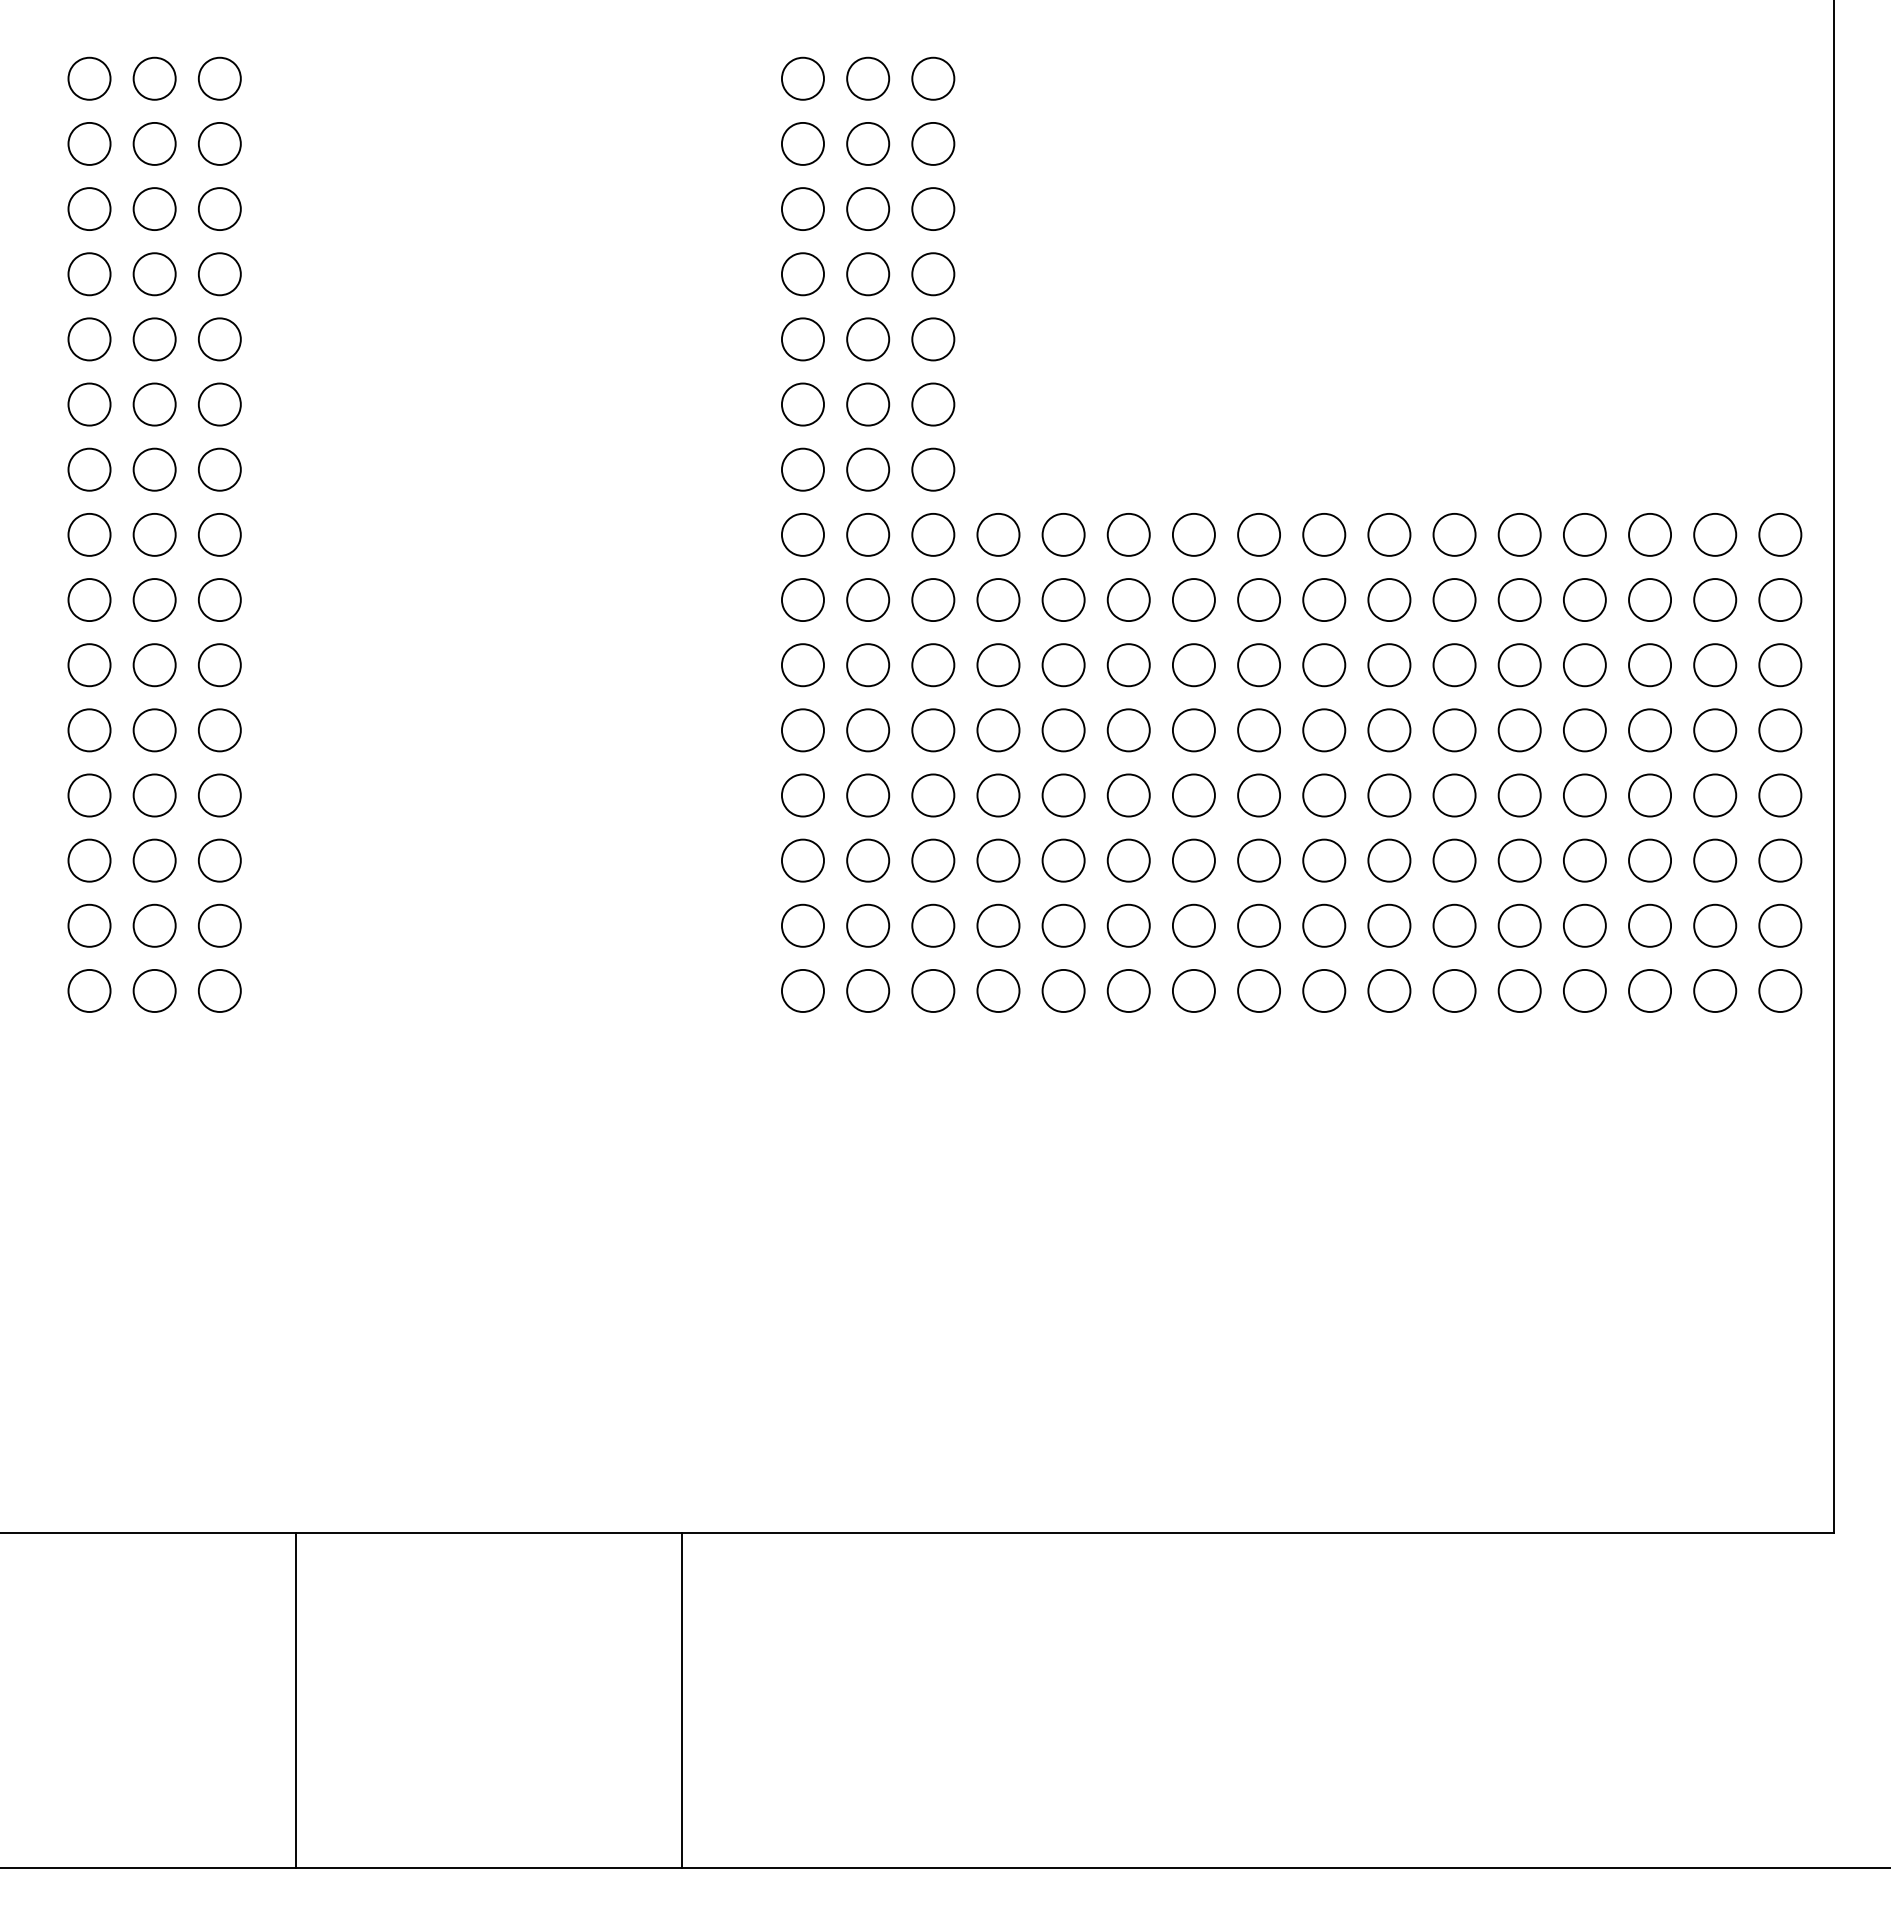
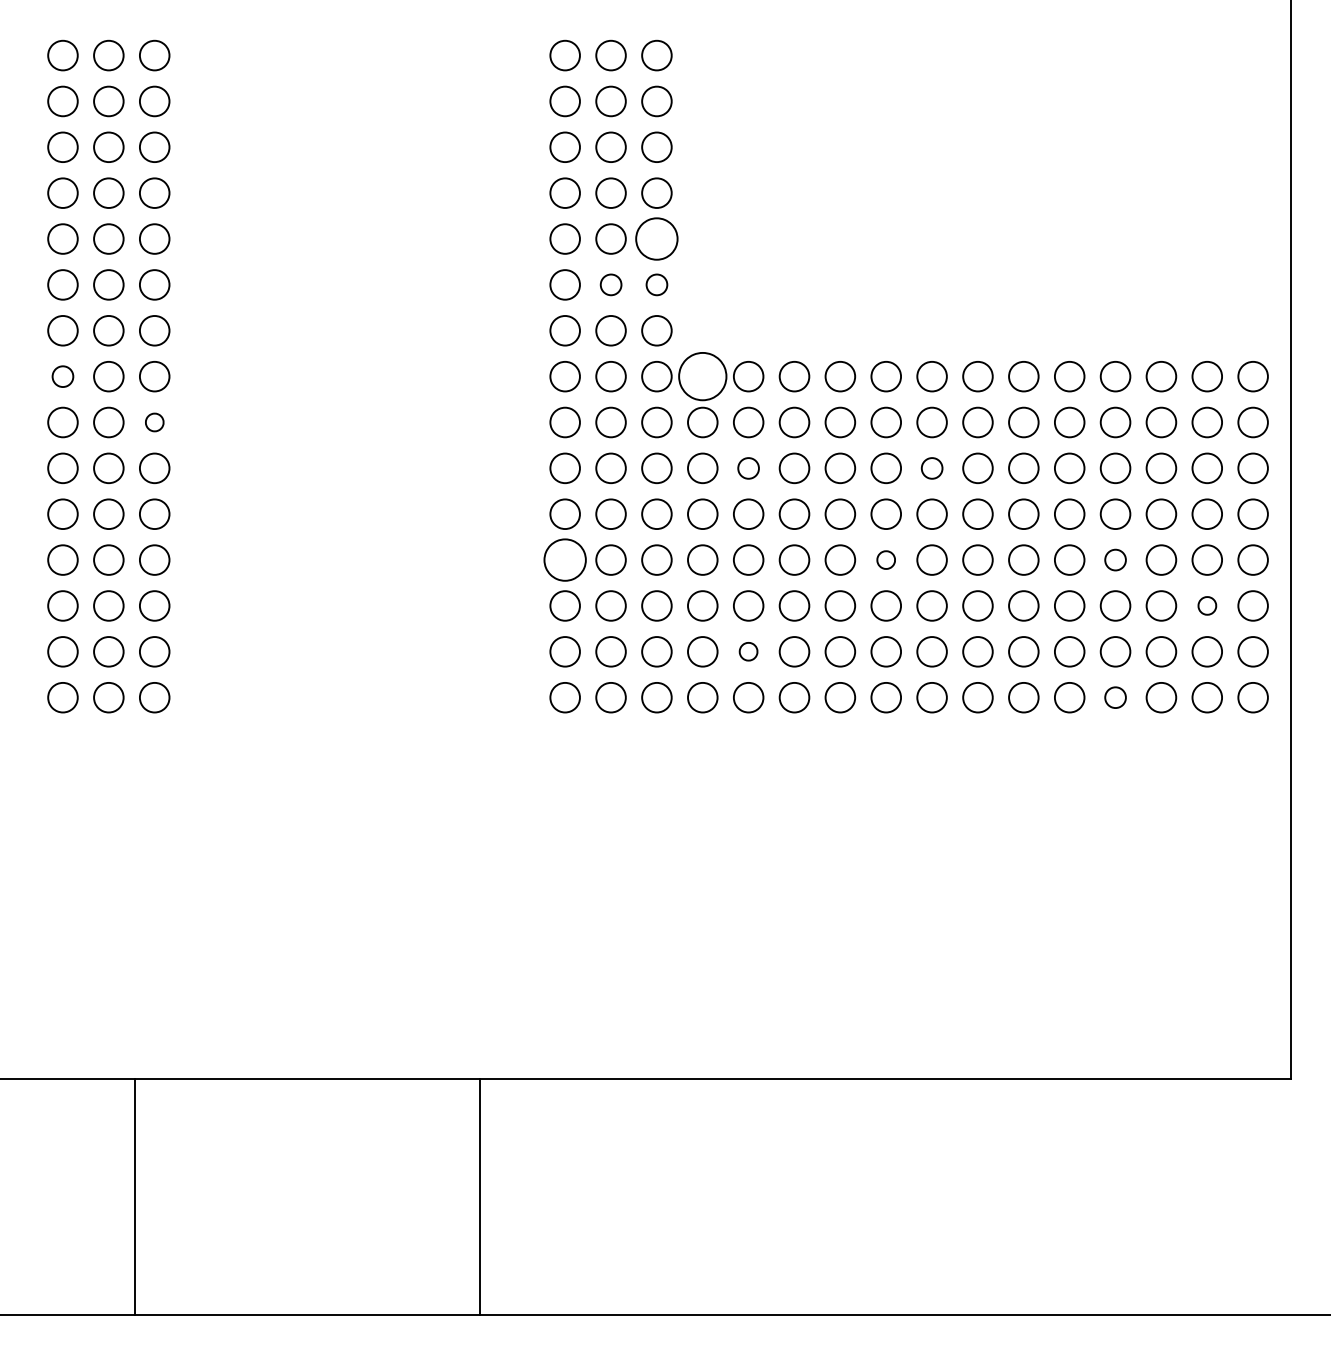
part: (933, 339) -> (657, 239), size x1.4
part: (868, 404) -> (611, 284), size x0.7
part: (933, 404) -> (657, 284), size x0.7
part: (89, 534) -> (62, 376), size x0.7
part: (998, 534) -> (702, 376), size x1.6
part: (219, 599) -> (154, 422), size x0.6
part: (1063, 665) -> (748, 468), size x0.7
part: (1324, 665) -> (932, 468), size x0.7
part: (802, 795) -> (564, 560), size x1.4
part: (1258, 795) -> (885, 560), size x0.6
part: (1584, 795) -> (1115, 560), size x0.7
part: (1715, 860) -> (1207, 605), size x0.6
part: (1063, 925) -> (748, 651), size x0.6
part: (1584, 990) -> (1115, 697), size x0.7
line: (295, 1700) -> (134, 1197), moved

